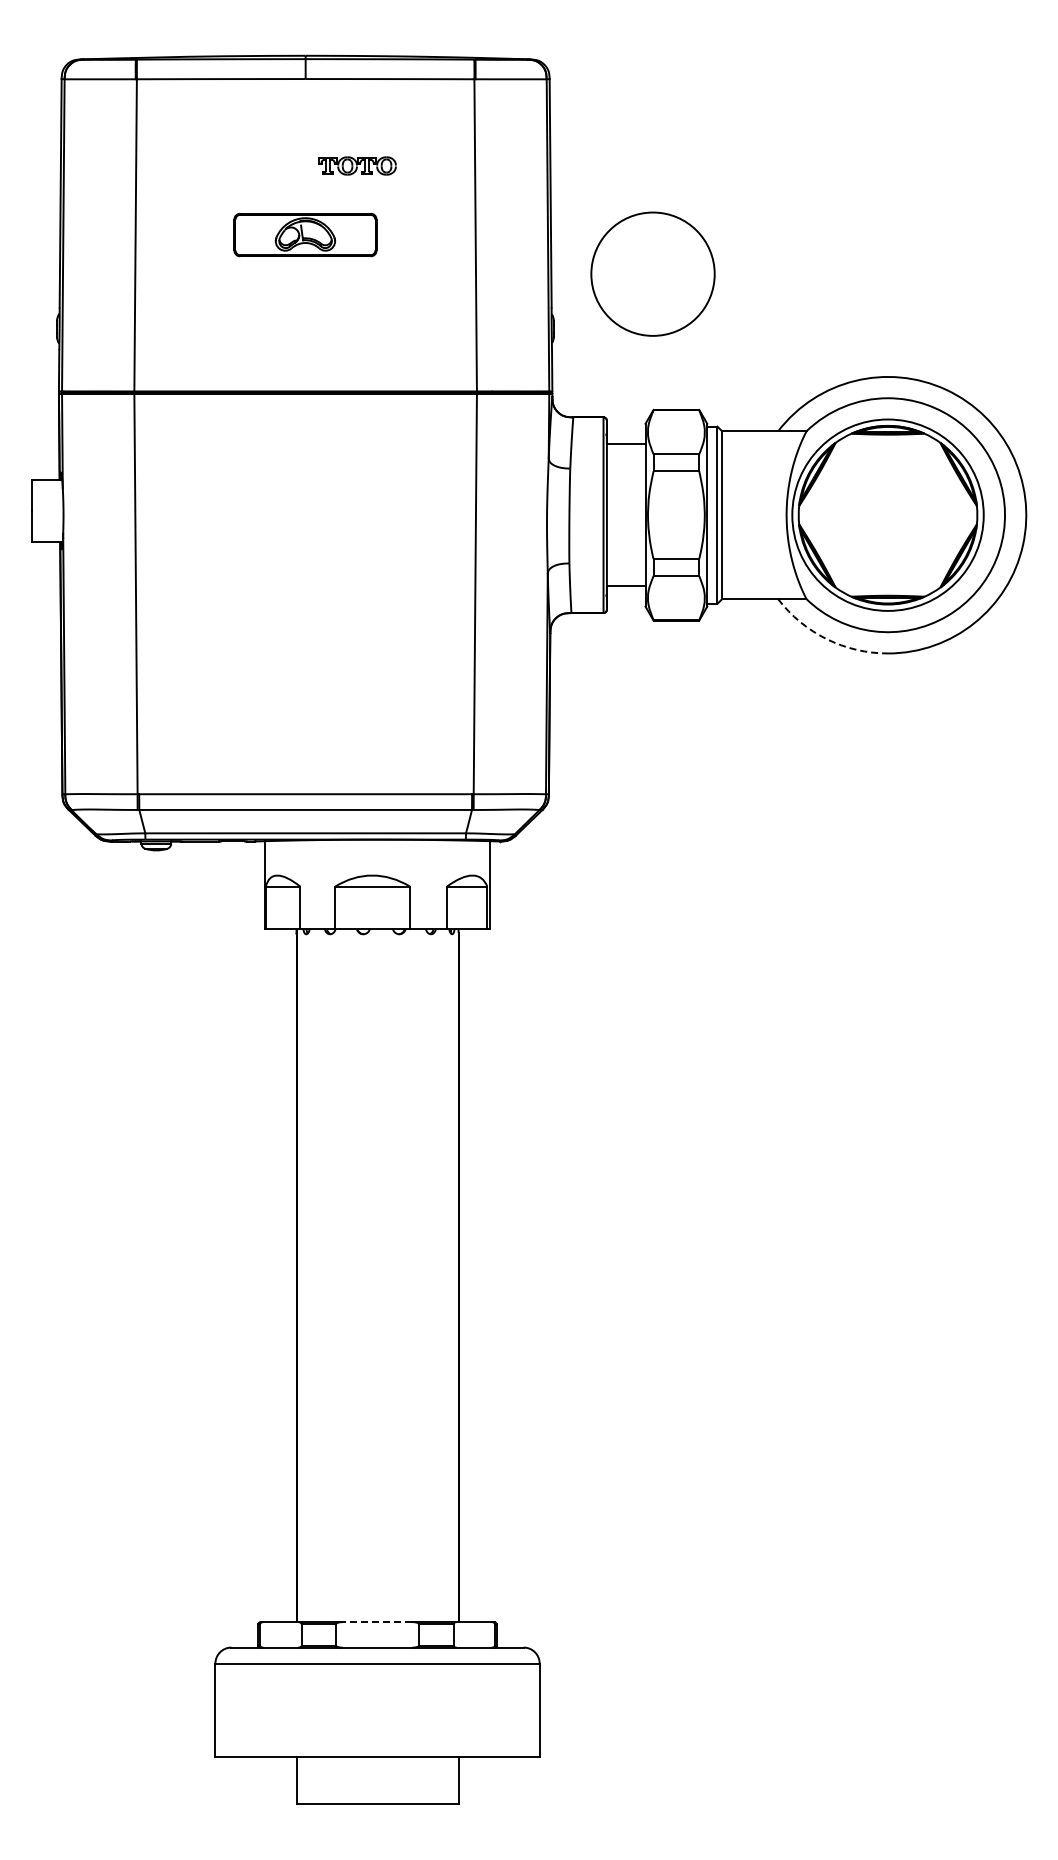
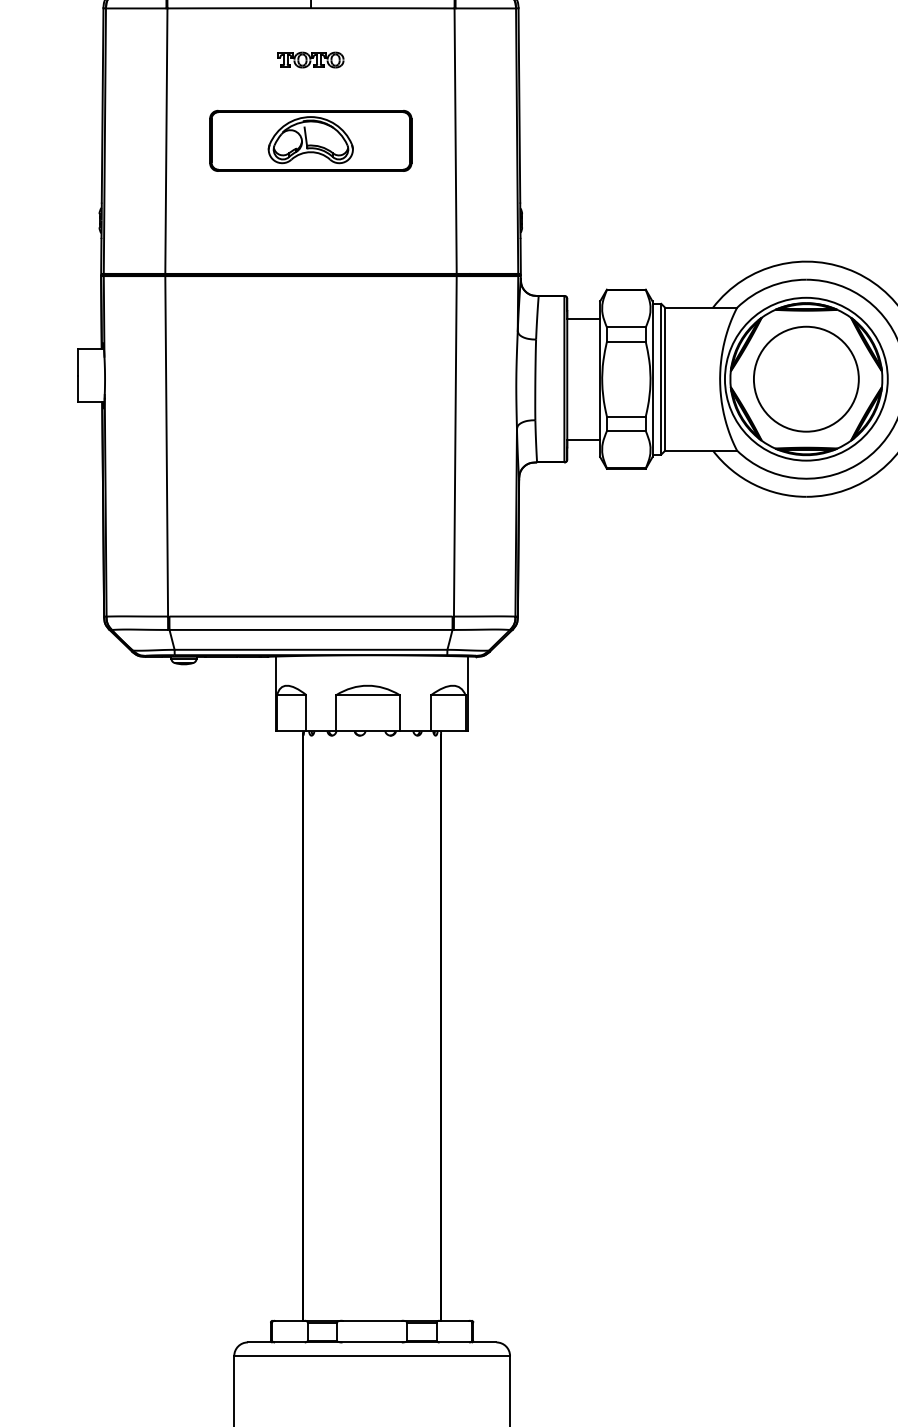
part: (357, 165) -> (310, 59), moved
part: (305, 234) -> (310, 140), size x1.67
circle: (652, 273) -> (805, 378), moved
arc: (826, 639) -> (754, 484), dashed -> solid
line: (377, 1622) -> (372, 1321), dashed -> solid

